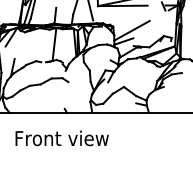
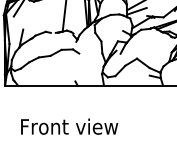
text: (61, 138) -> (68, 126), moved

